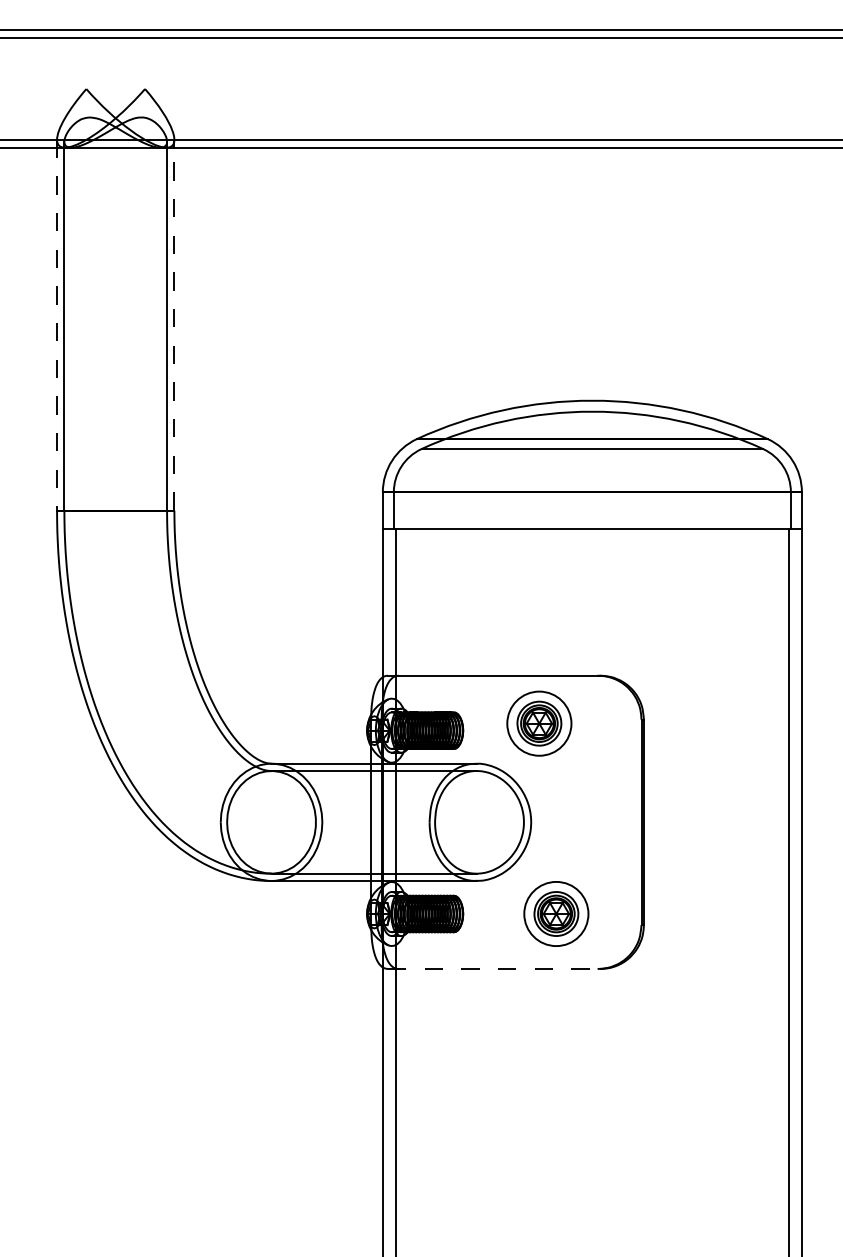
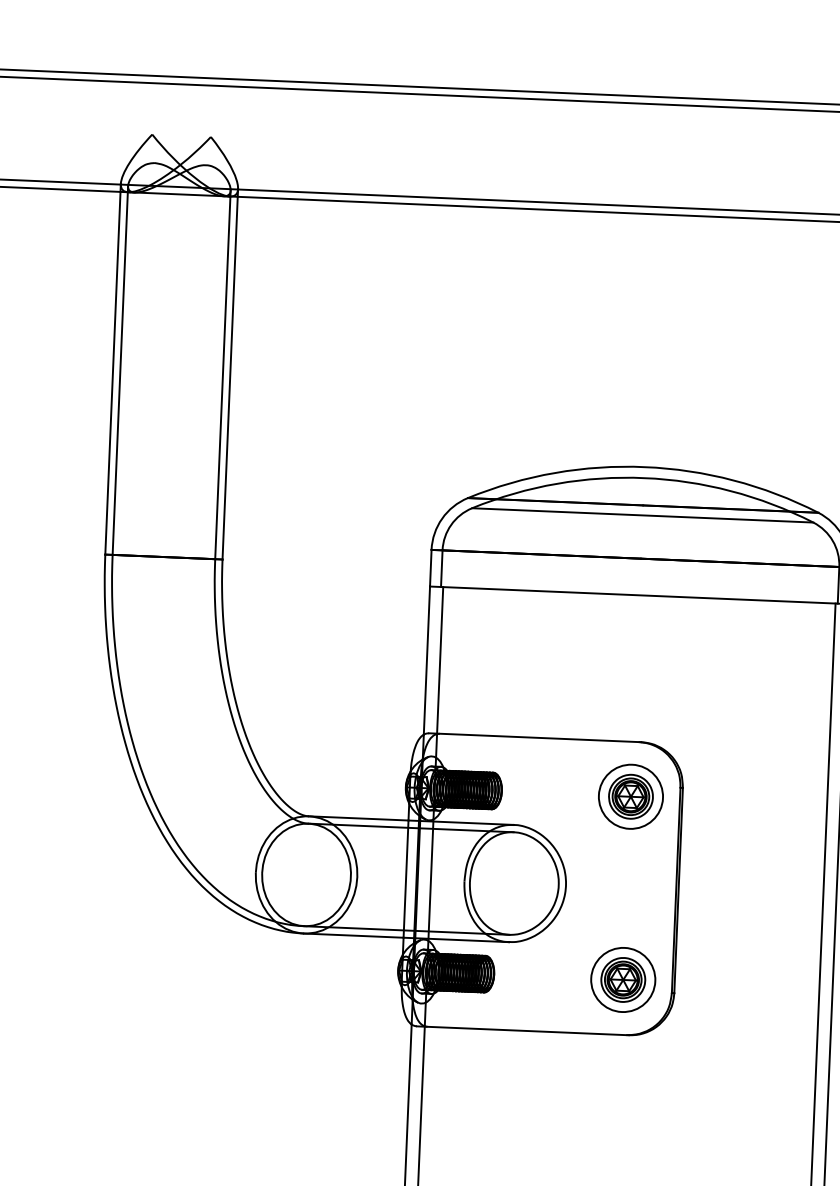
line: (57, 325) -> (113, 369), dashed -> solid
line: (174, 328) -> (230, 377), dashed -> solid
part: (539, 723) -> (631, 796), moved
part: (556, 913) -> (623, 979), moved
line: (494, 969) -> (523, 1031), dashed -> solid

